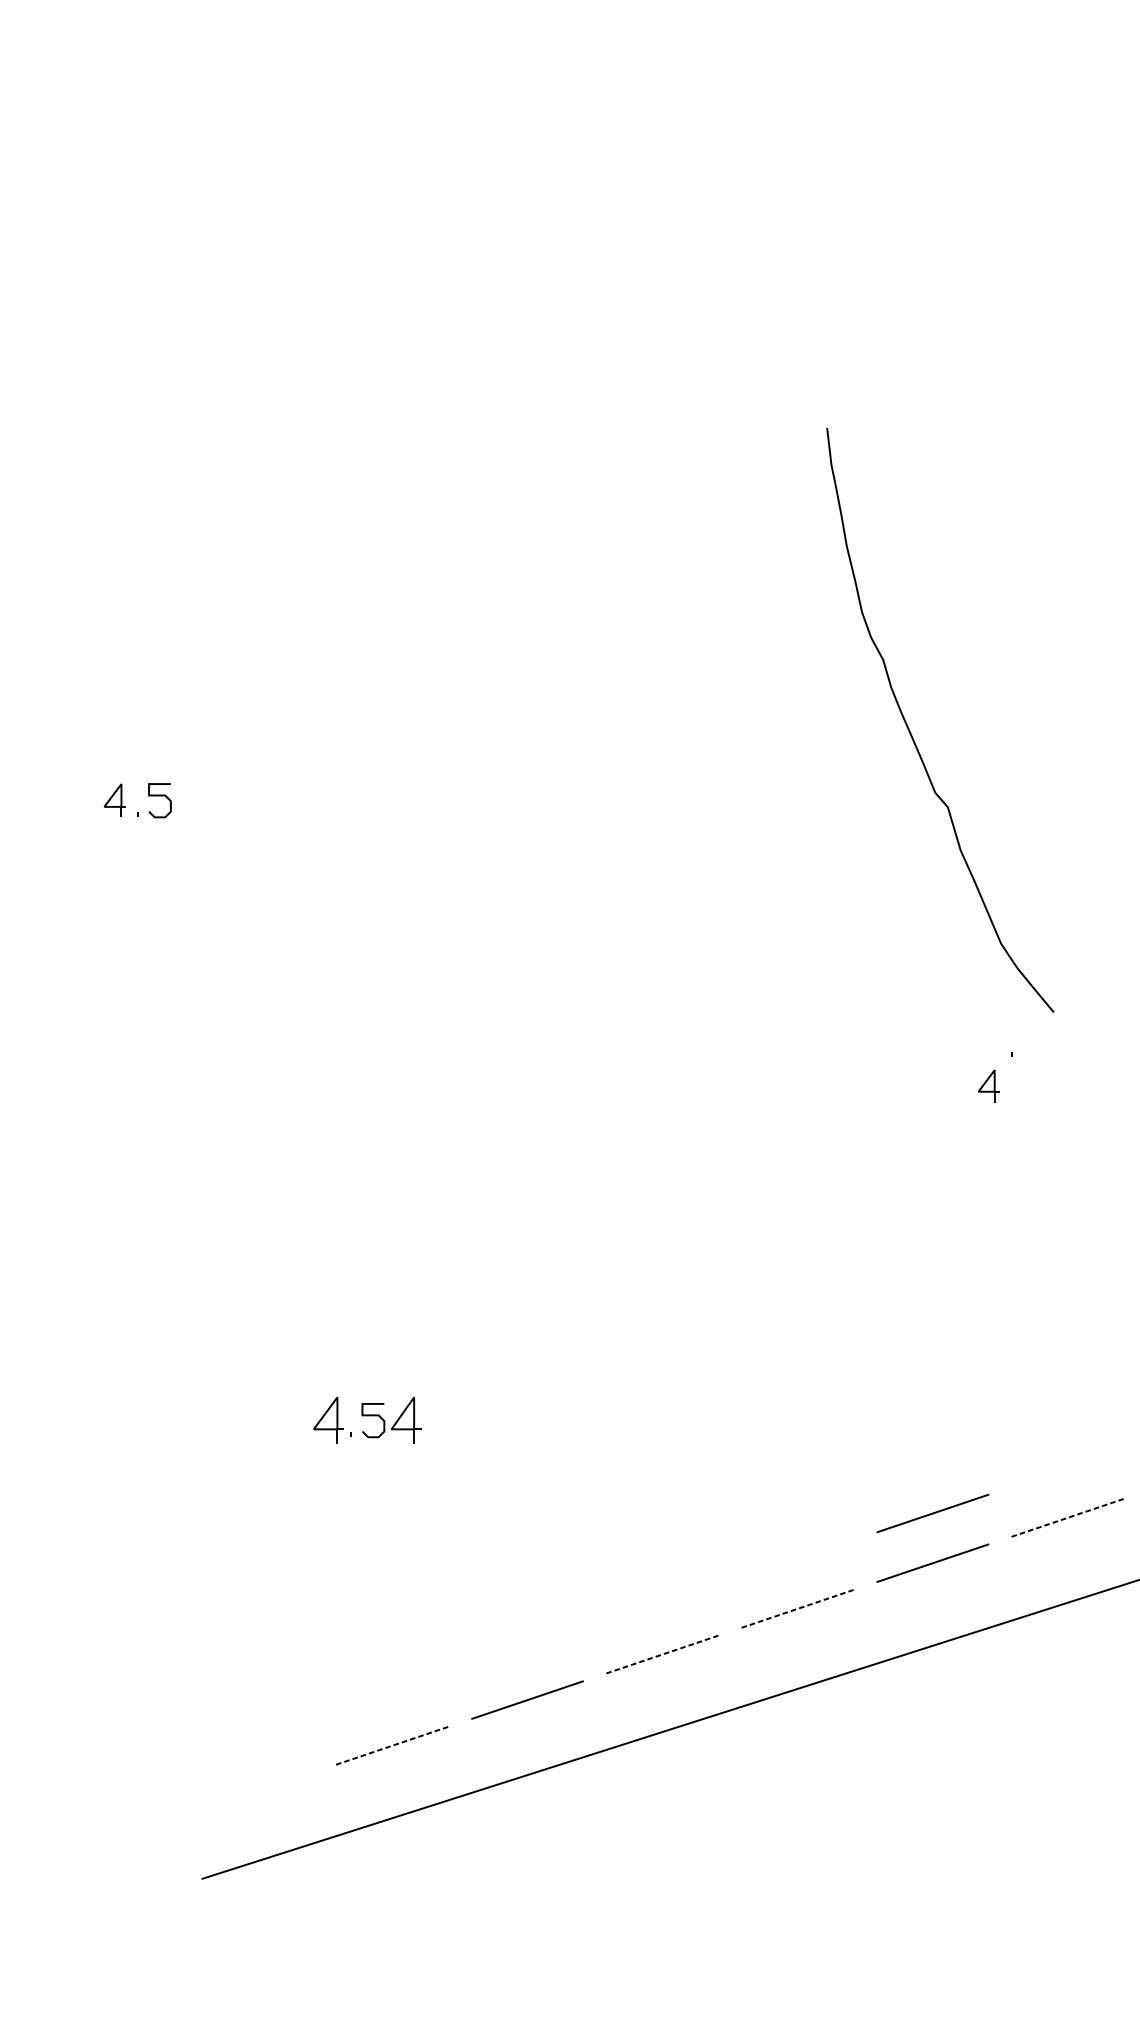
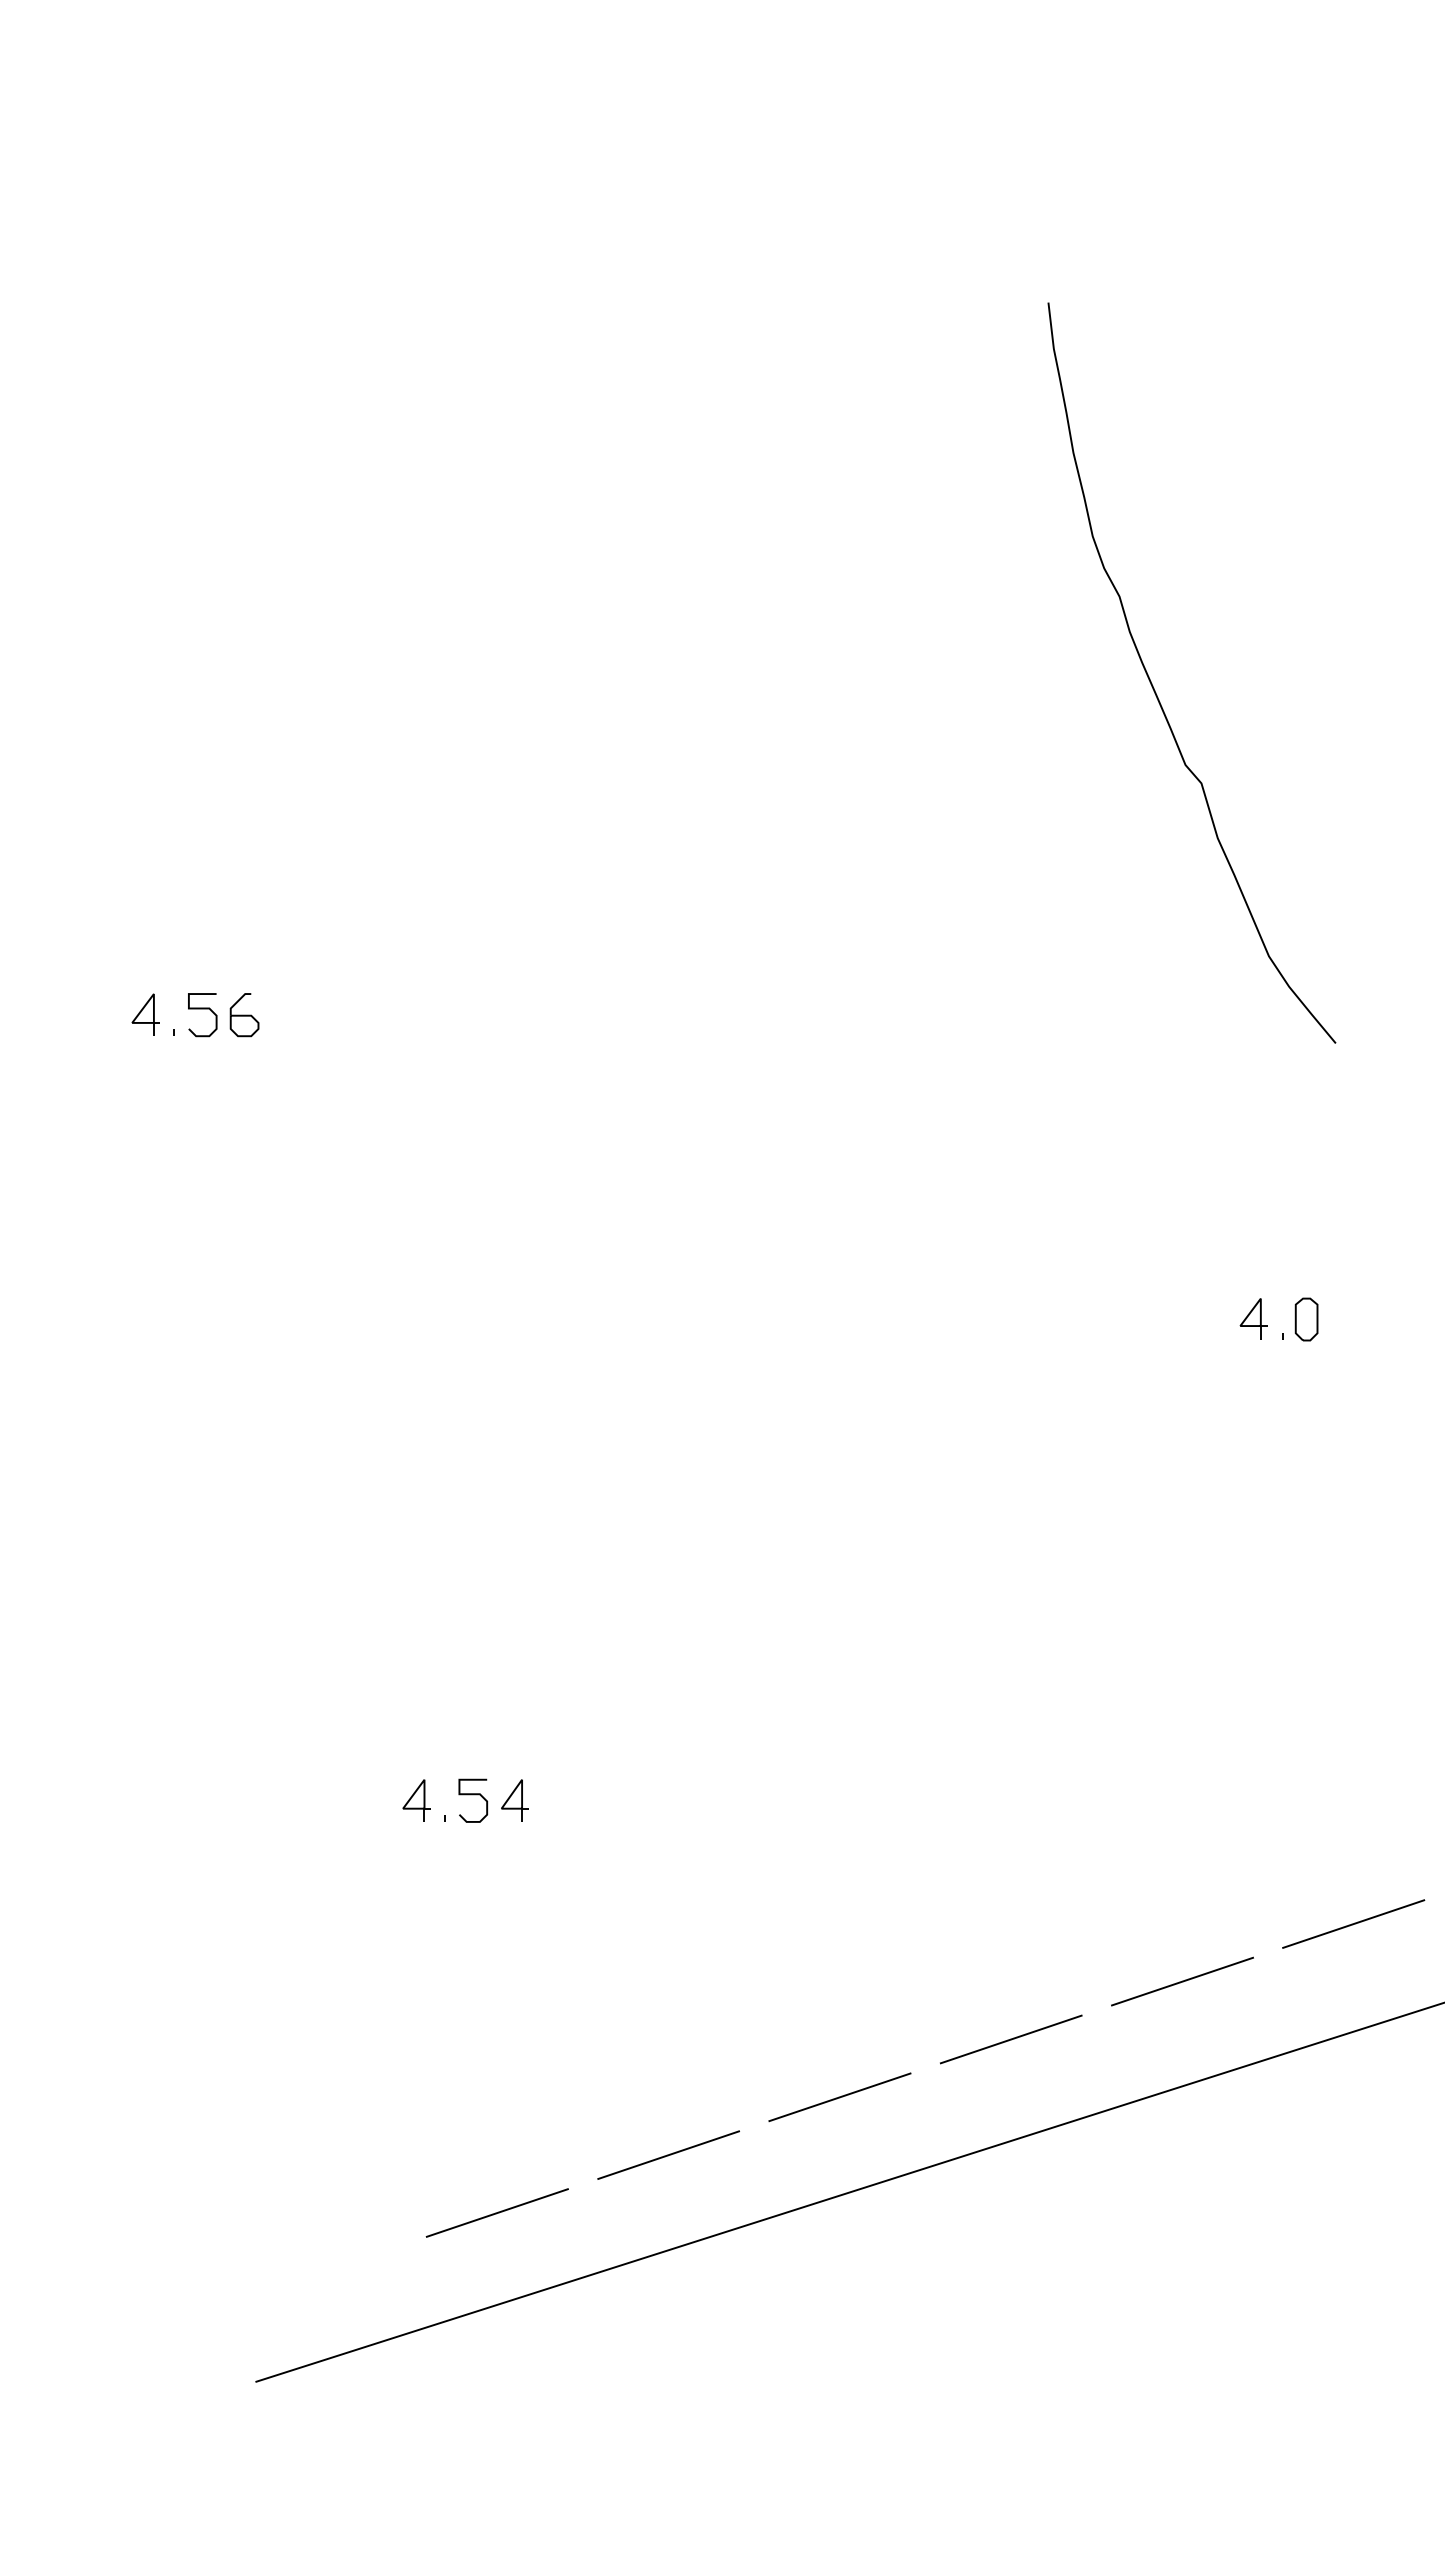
curve: (910, 730) -> (1153, 685), moved
part: (192, 801) -> (244, 1015), added
part: (1030, 1040) -> (1306, 1319), added
part: (988, 1085) -> (1253, 1318), moved
part: (328, 1420) -> (416, 1800), size x0.71
part: (405, 1420) -> (514, 1800), size x0.71
line: (932, 1513) -> (1182, 1918), removed
line: (1068, 1517) -> (1354, 1923), dashed -> solid
line: (797, 1608) -> (1011, 2039), dashed -> solid
line: (663, 1654) -> (840, 2097), dashed -> solid
line: (392, 1745) -> (497, 2212), dashed -> solid

